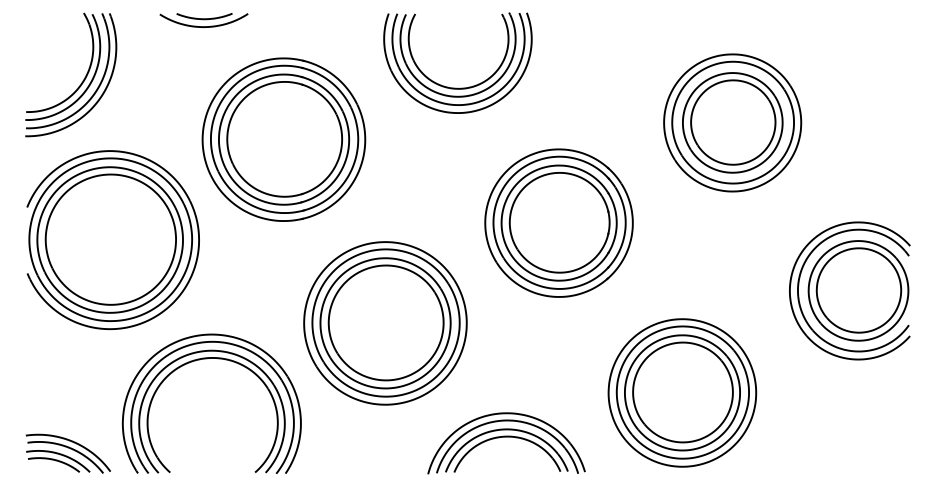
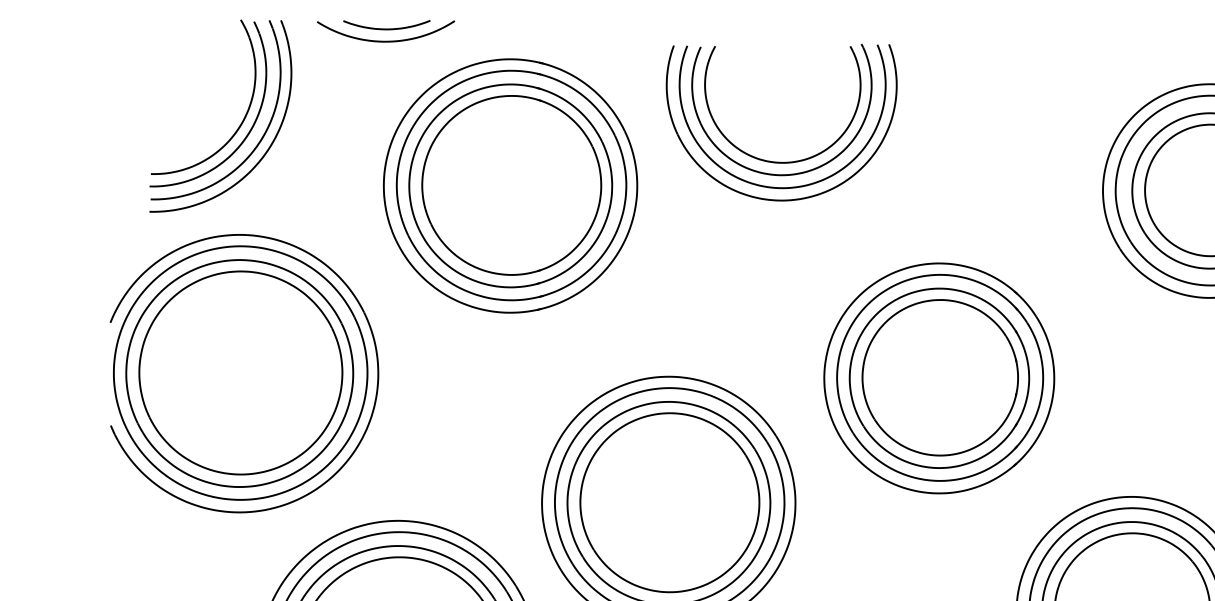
part: (82, 80) -> (238, 124), moved
part: (457, 87) -> (781, 160), moved
part: (283, 139) -> (509, 185), moved
part: (558, 222) -> (938, 377), moved

